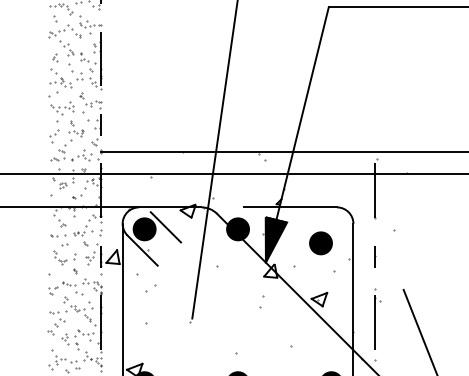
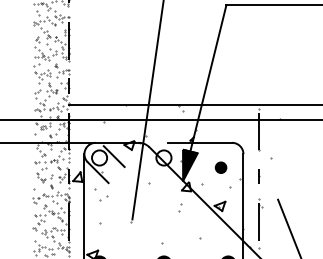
fill: (144, 228) -> (99, 157), removed
fill: (237, 228) -> (163, 157), removed
part: (320, 243) -> (220, 167), size x0.7

